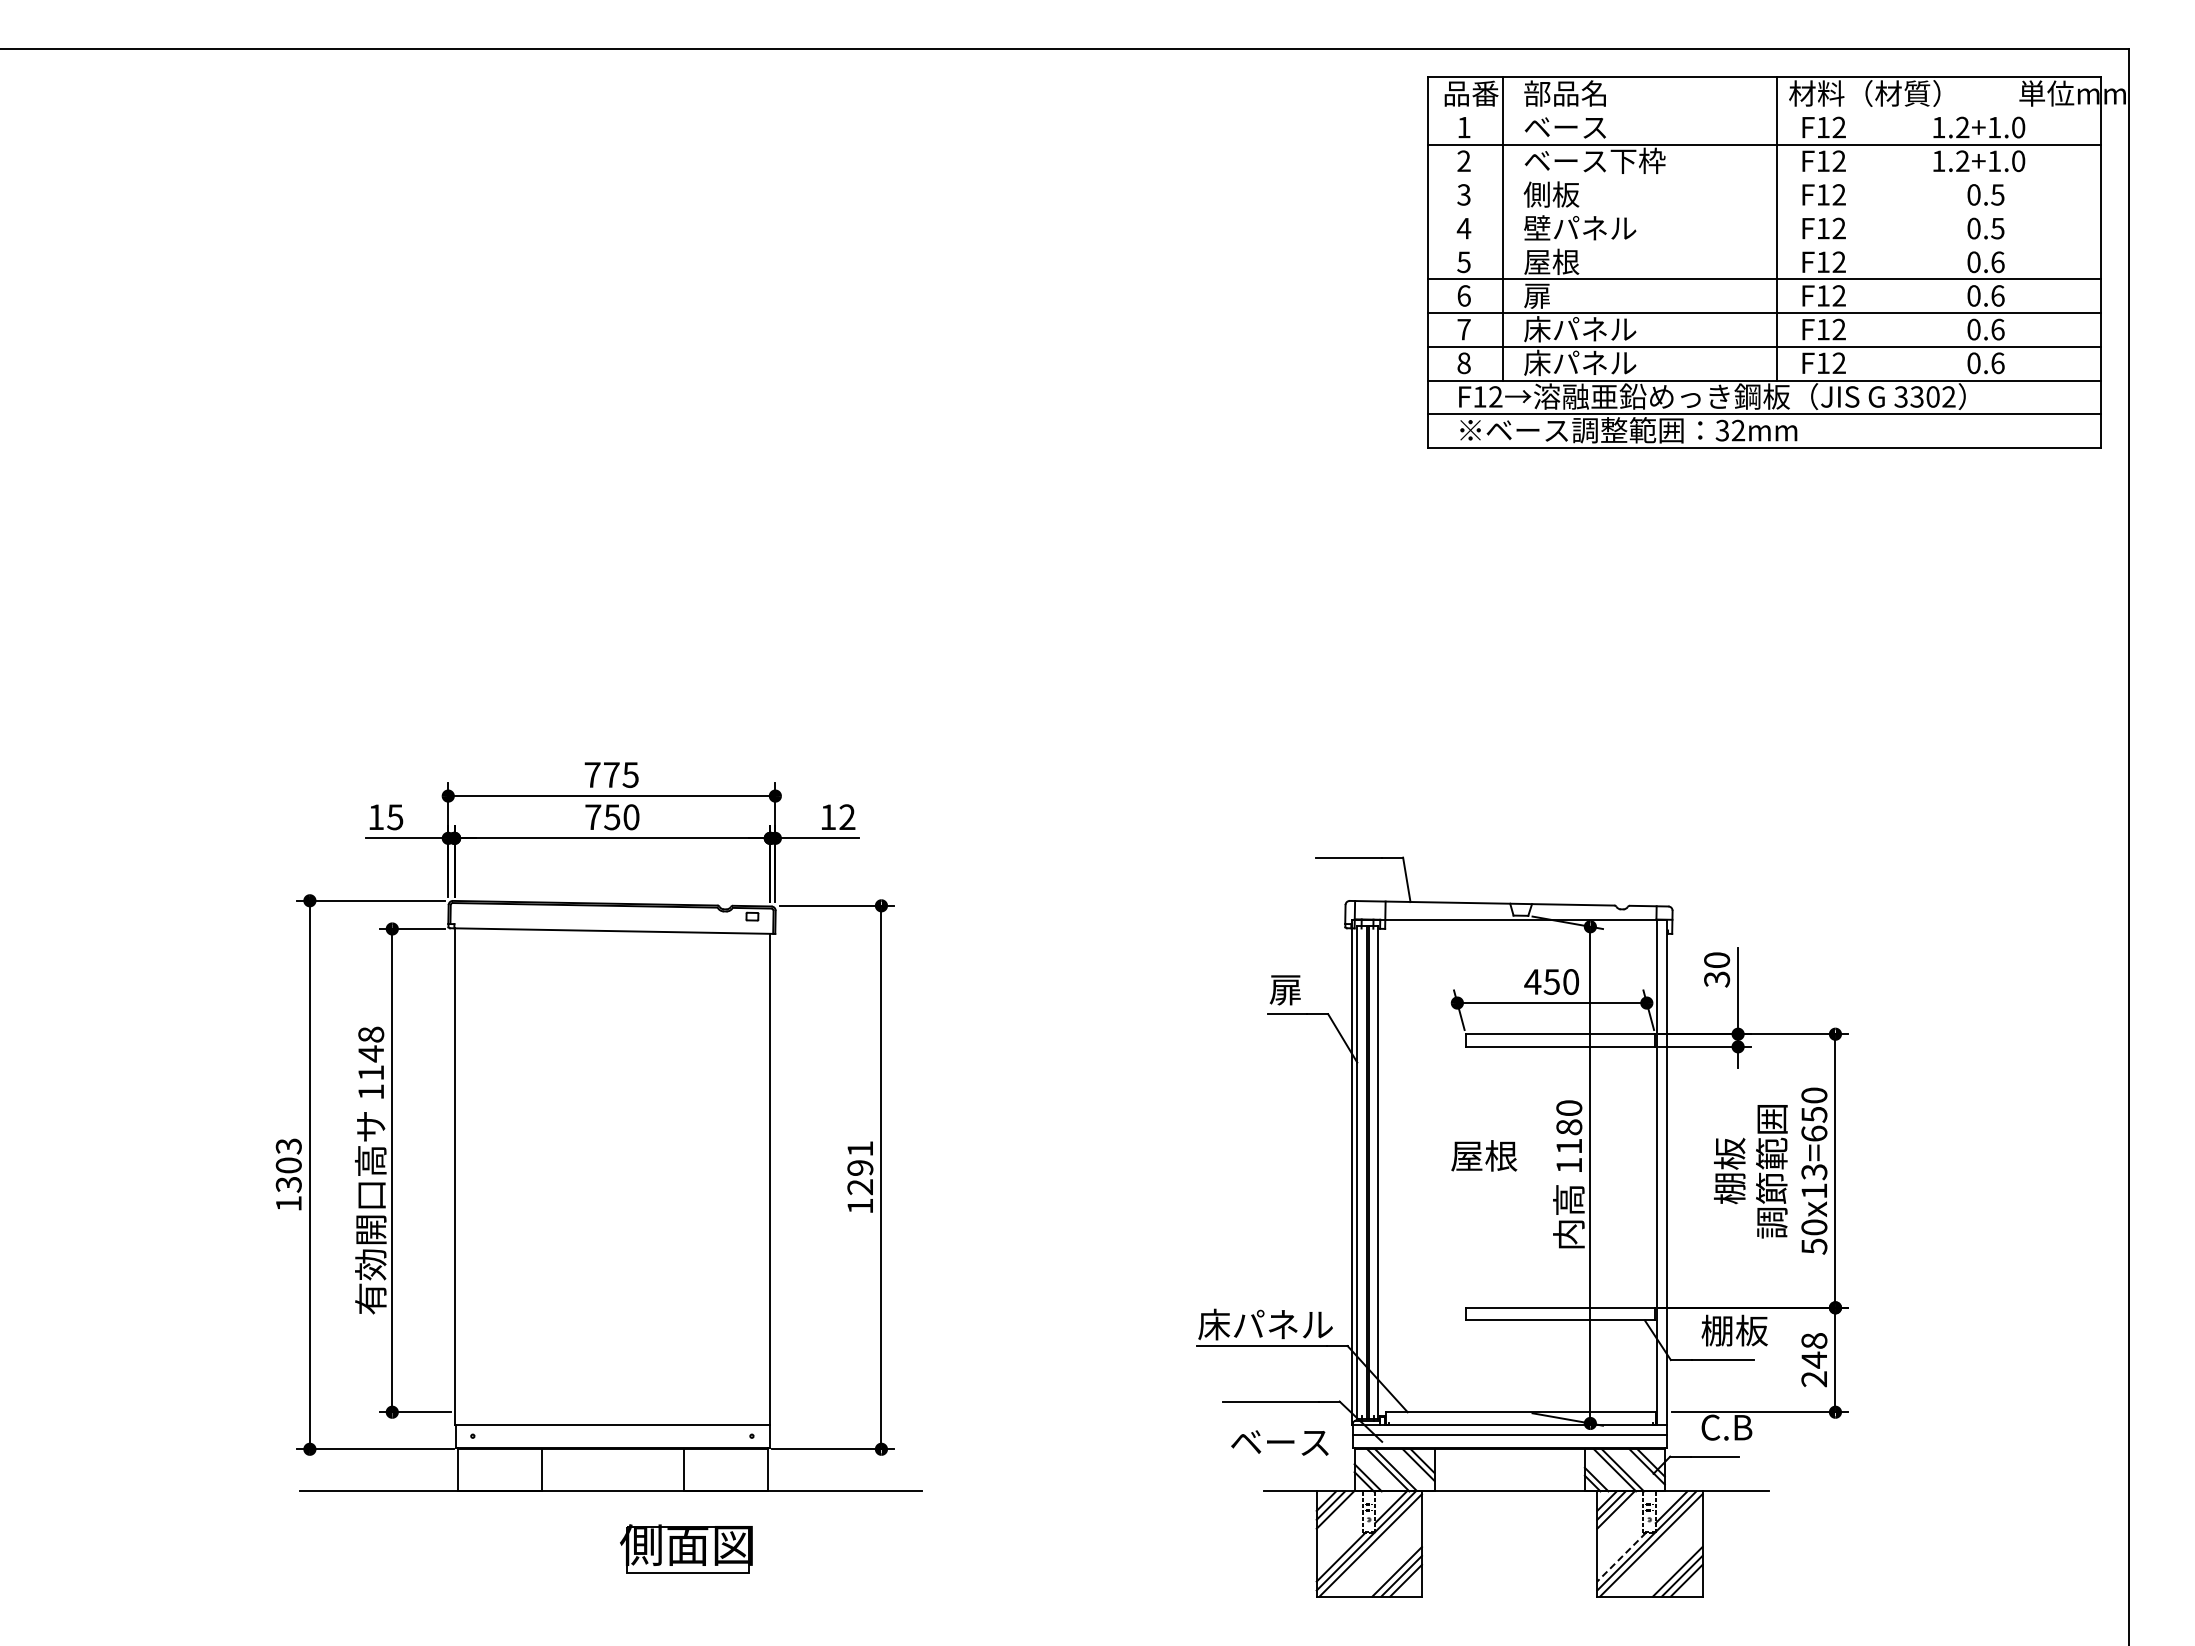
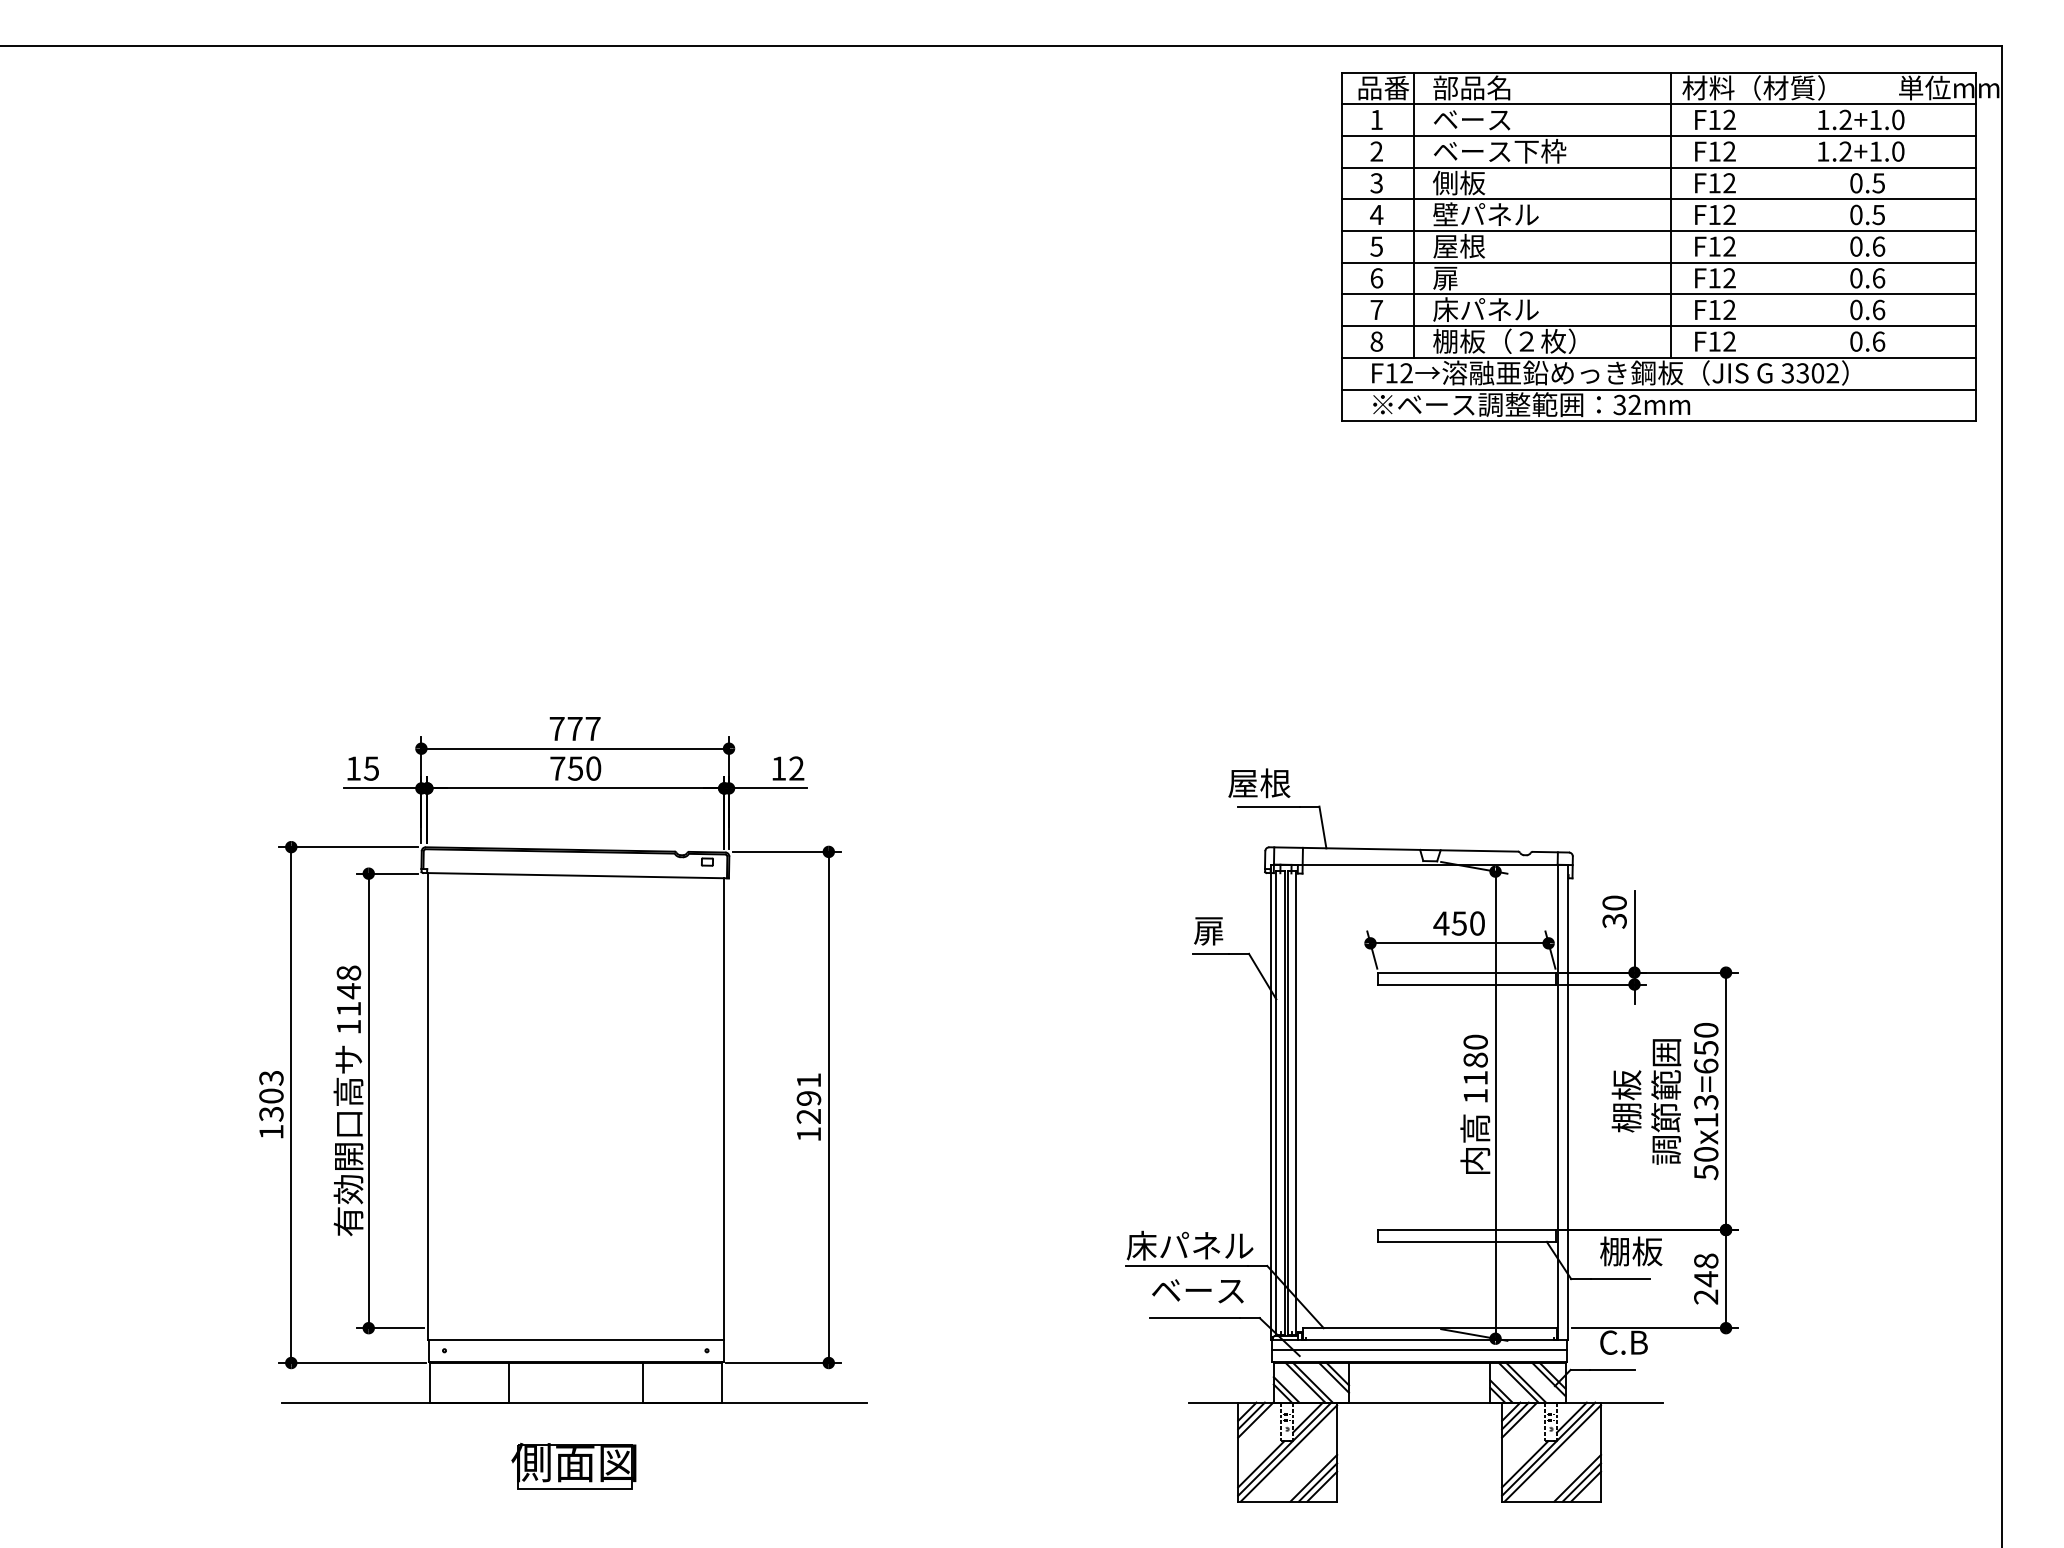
line: (1764, 111) -> (1659, 104), added
line: (1764, 178) -> (1659, 167), added
line: (1764, 212) -> (1659, 199), added
line: (1764, 245) -> (1659, 230), added
text: (1599, 362) -> (1504, 340), 床パネル -> 棚板（２枚）
text: (630, 775) -> (592, 729), 775 -> 777
text: (1484, 1155) -> (1259, 782), moved
text: (1279, 1442) -> (1197, 1290), moved
part: (686, 1548) -> (573, 1465), moved
line: (1621, 1557) -> (1524, 1464), dashed -> solid

